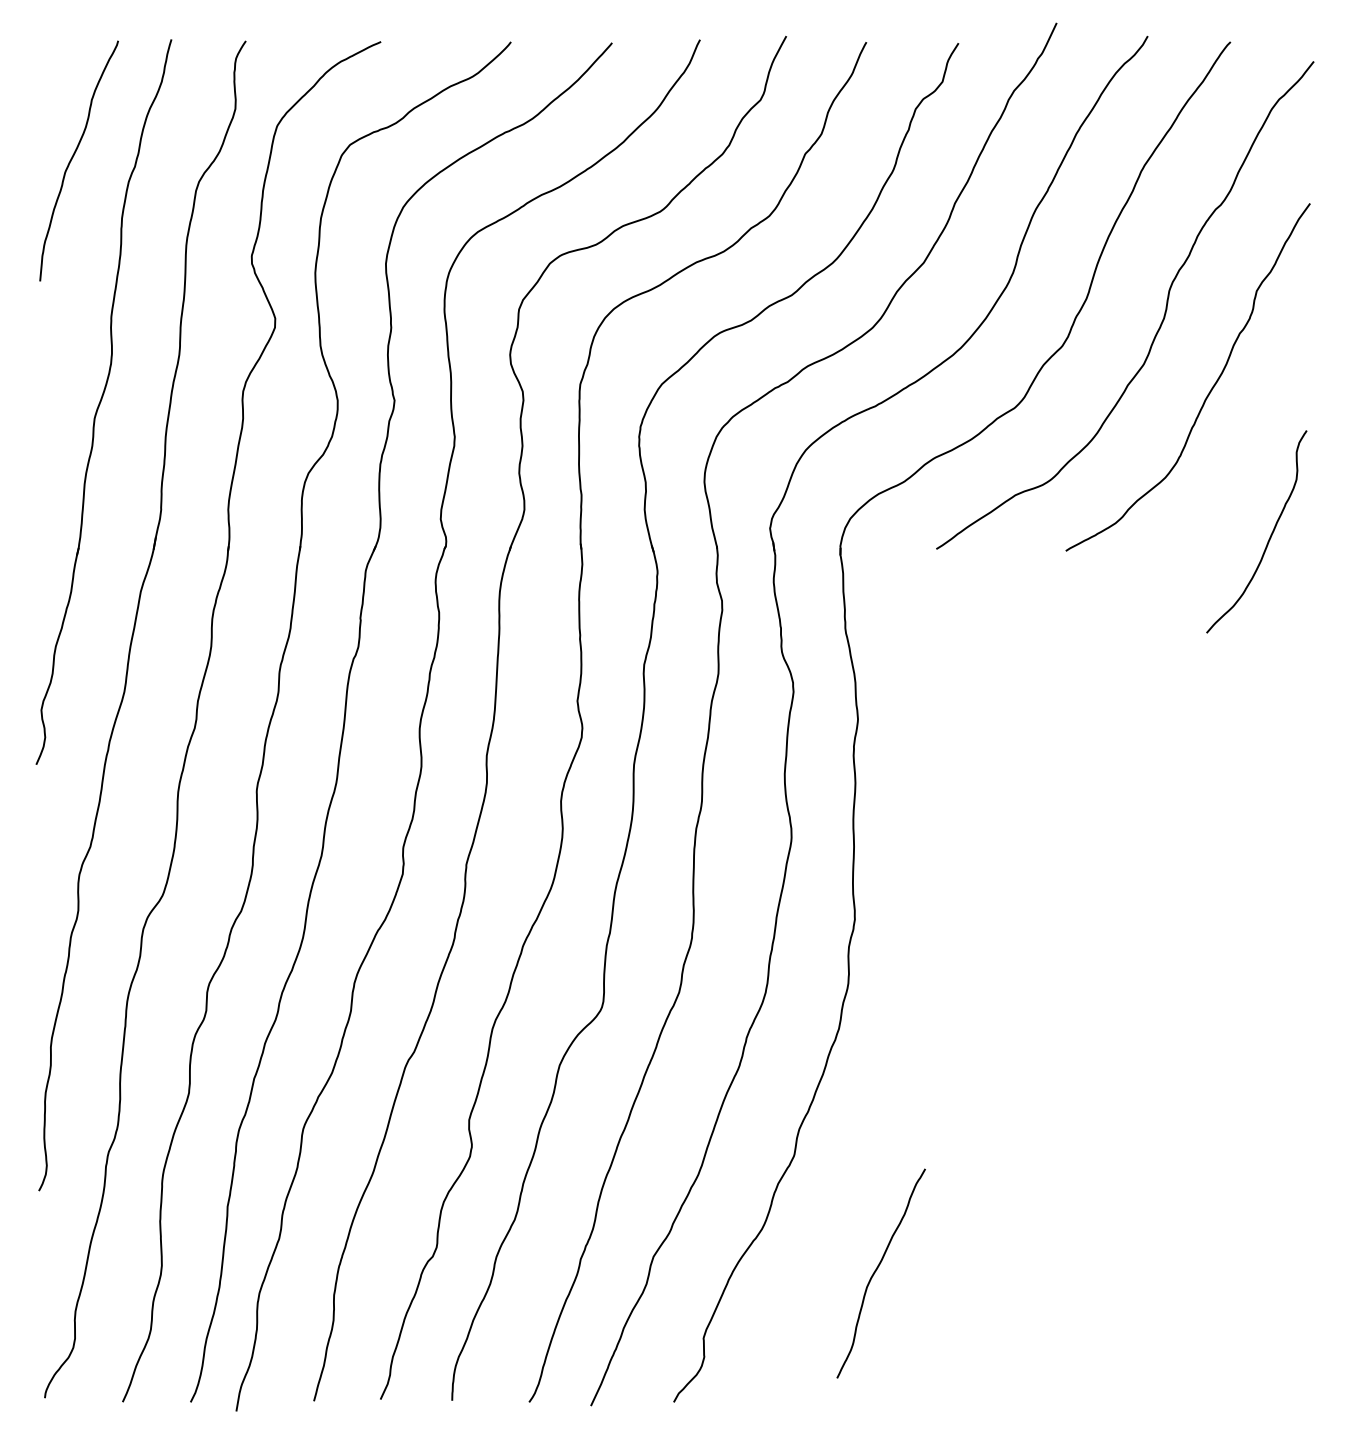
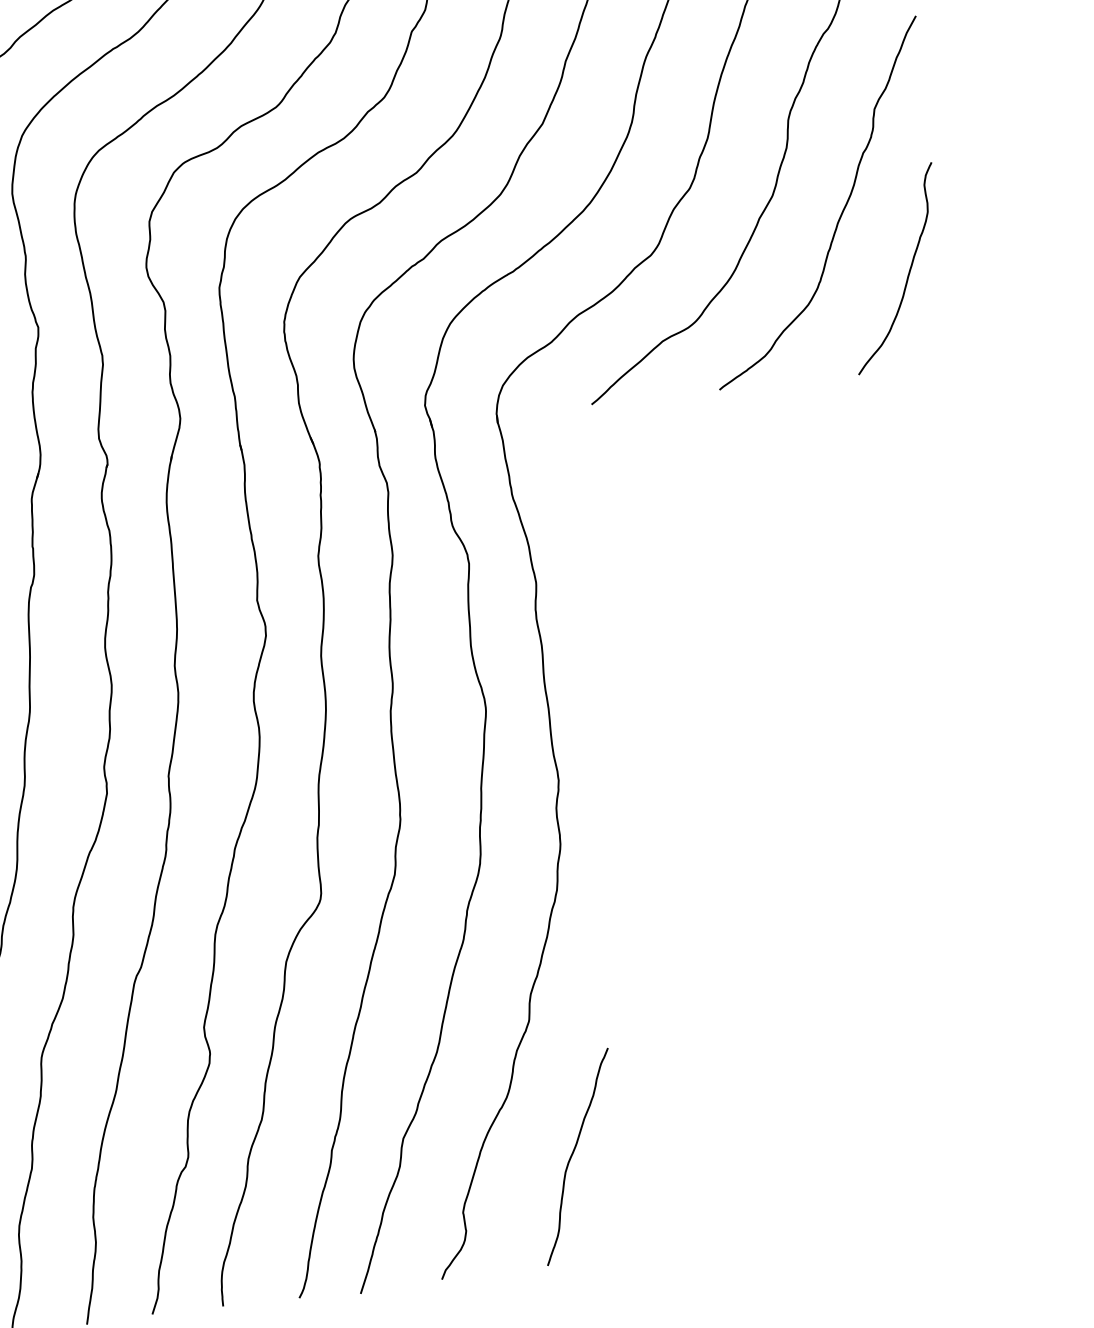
curve: (1270, 534) -> (909, 269), moved
curve: (876, 1271) -> (572, 1155), moved

